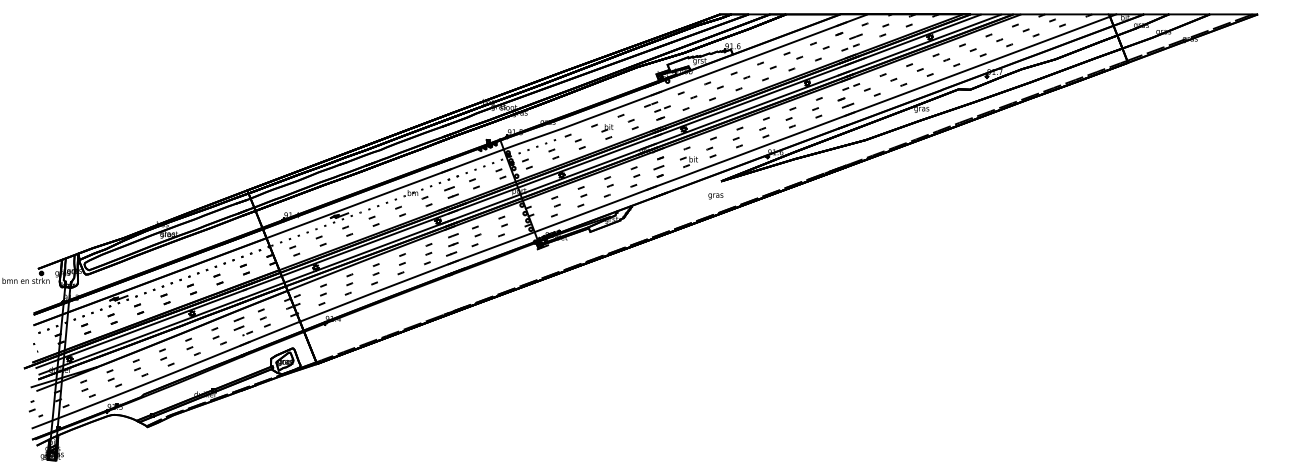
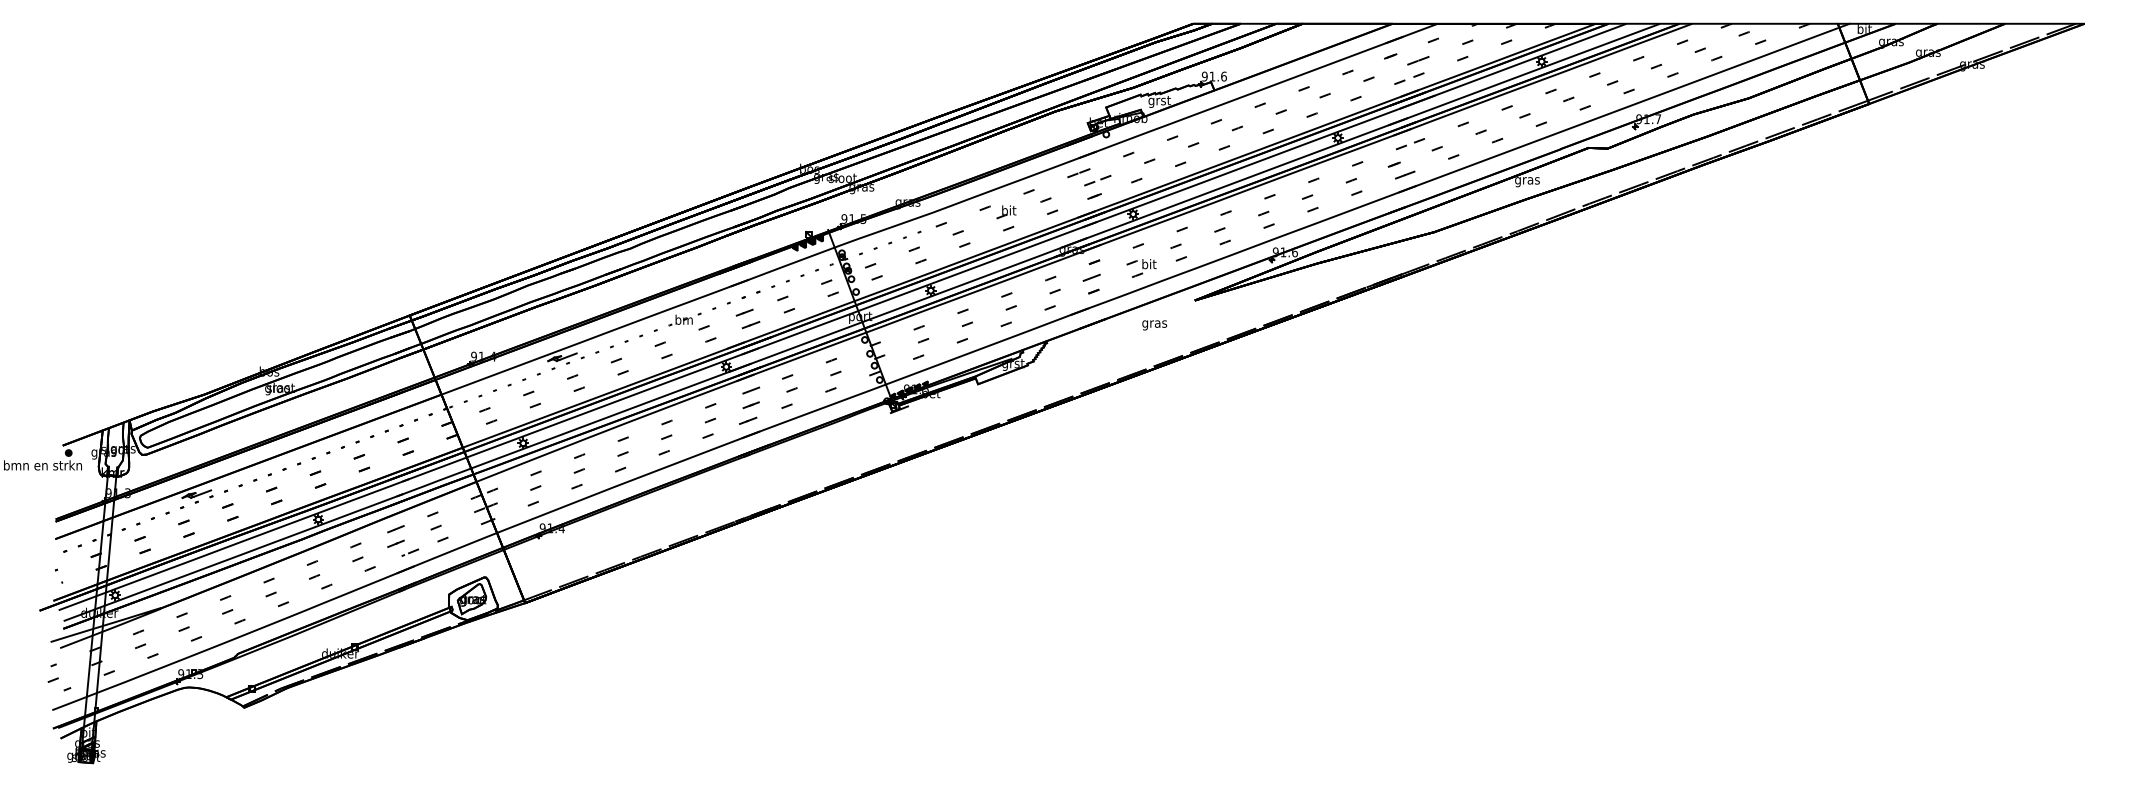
text: (715, 196) -> (1154, 325), moved

